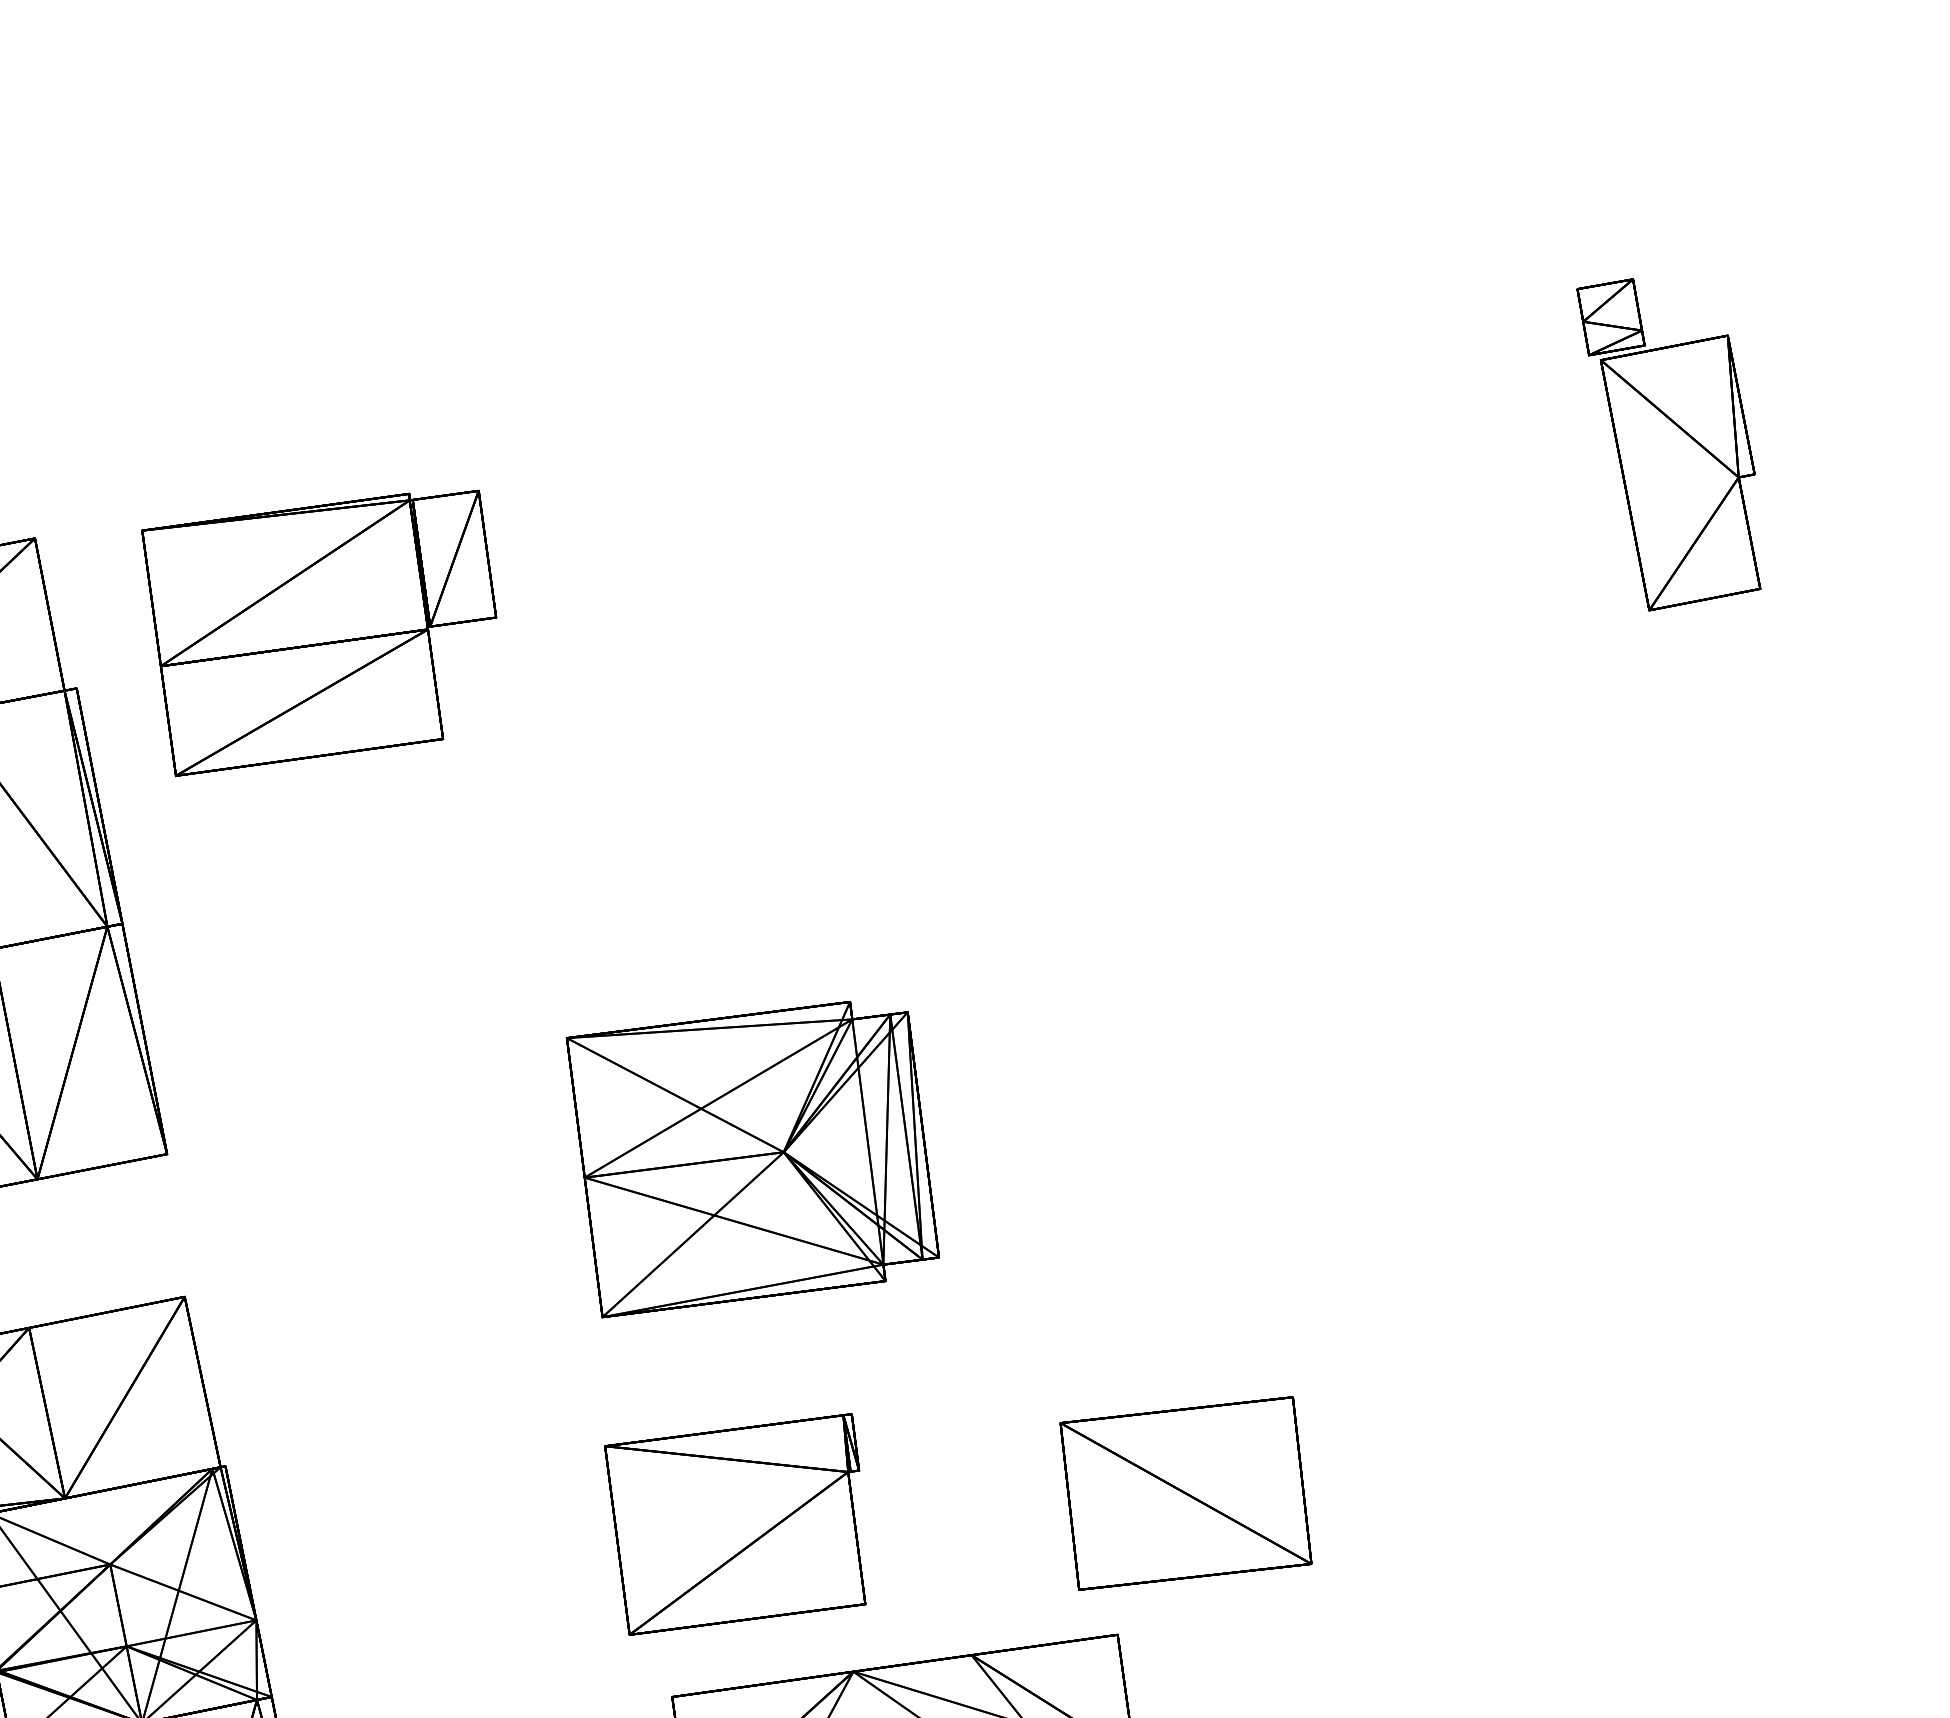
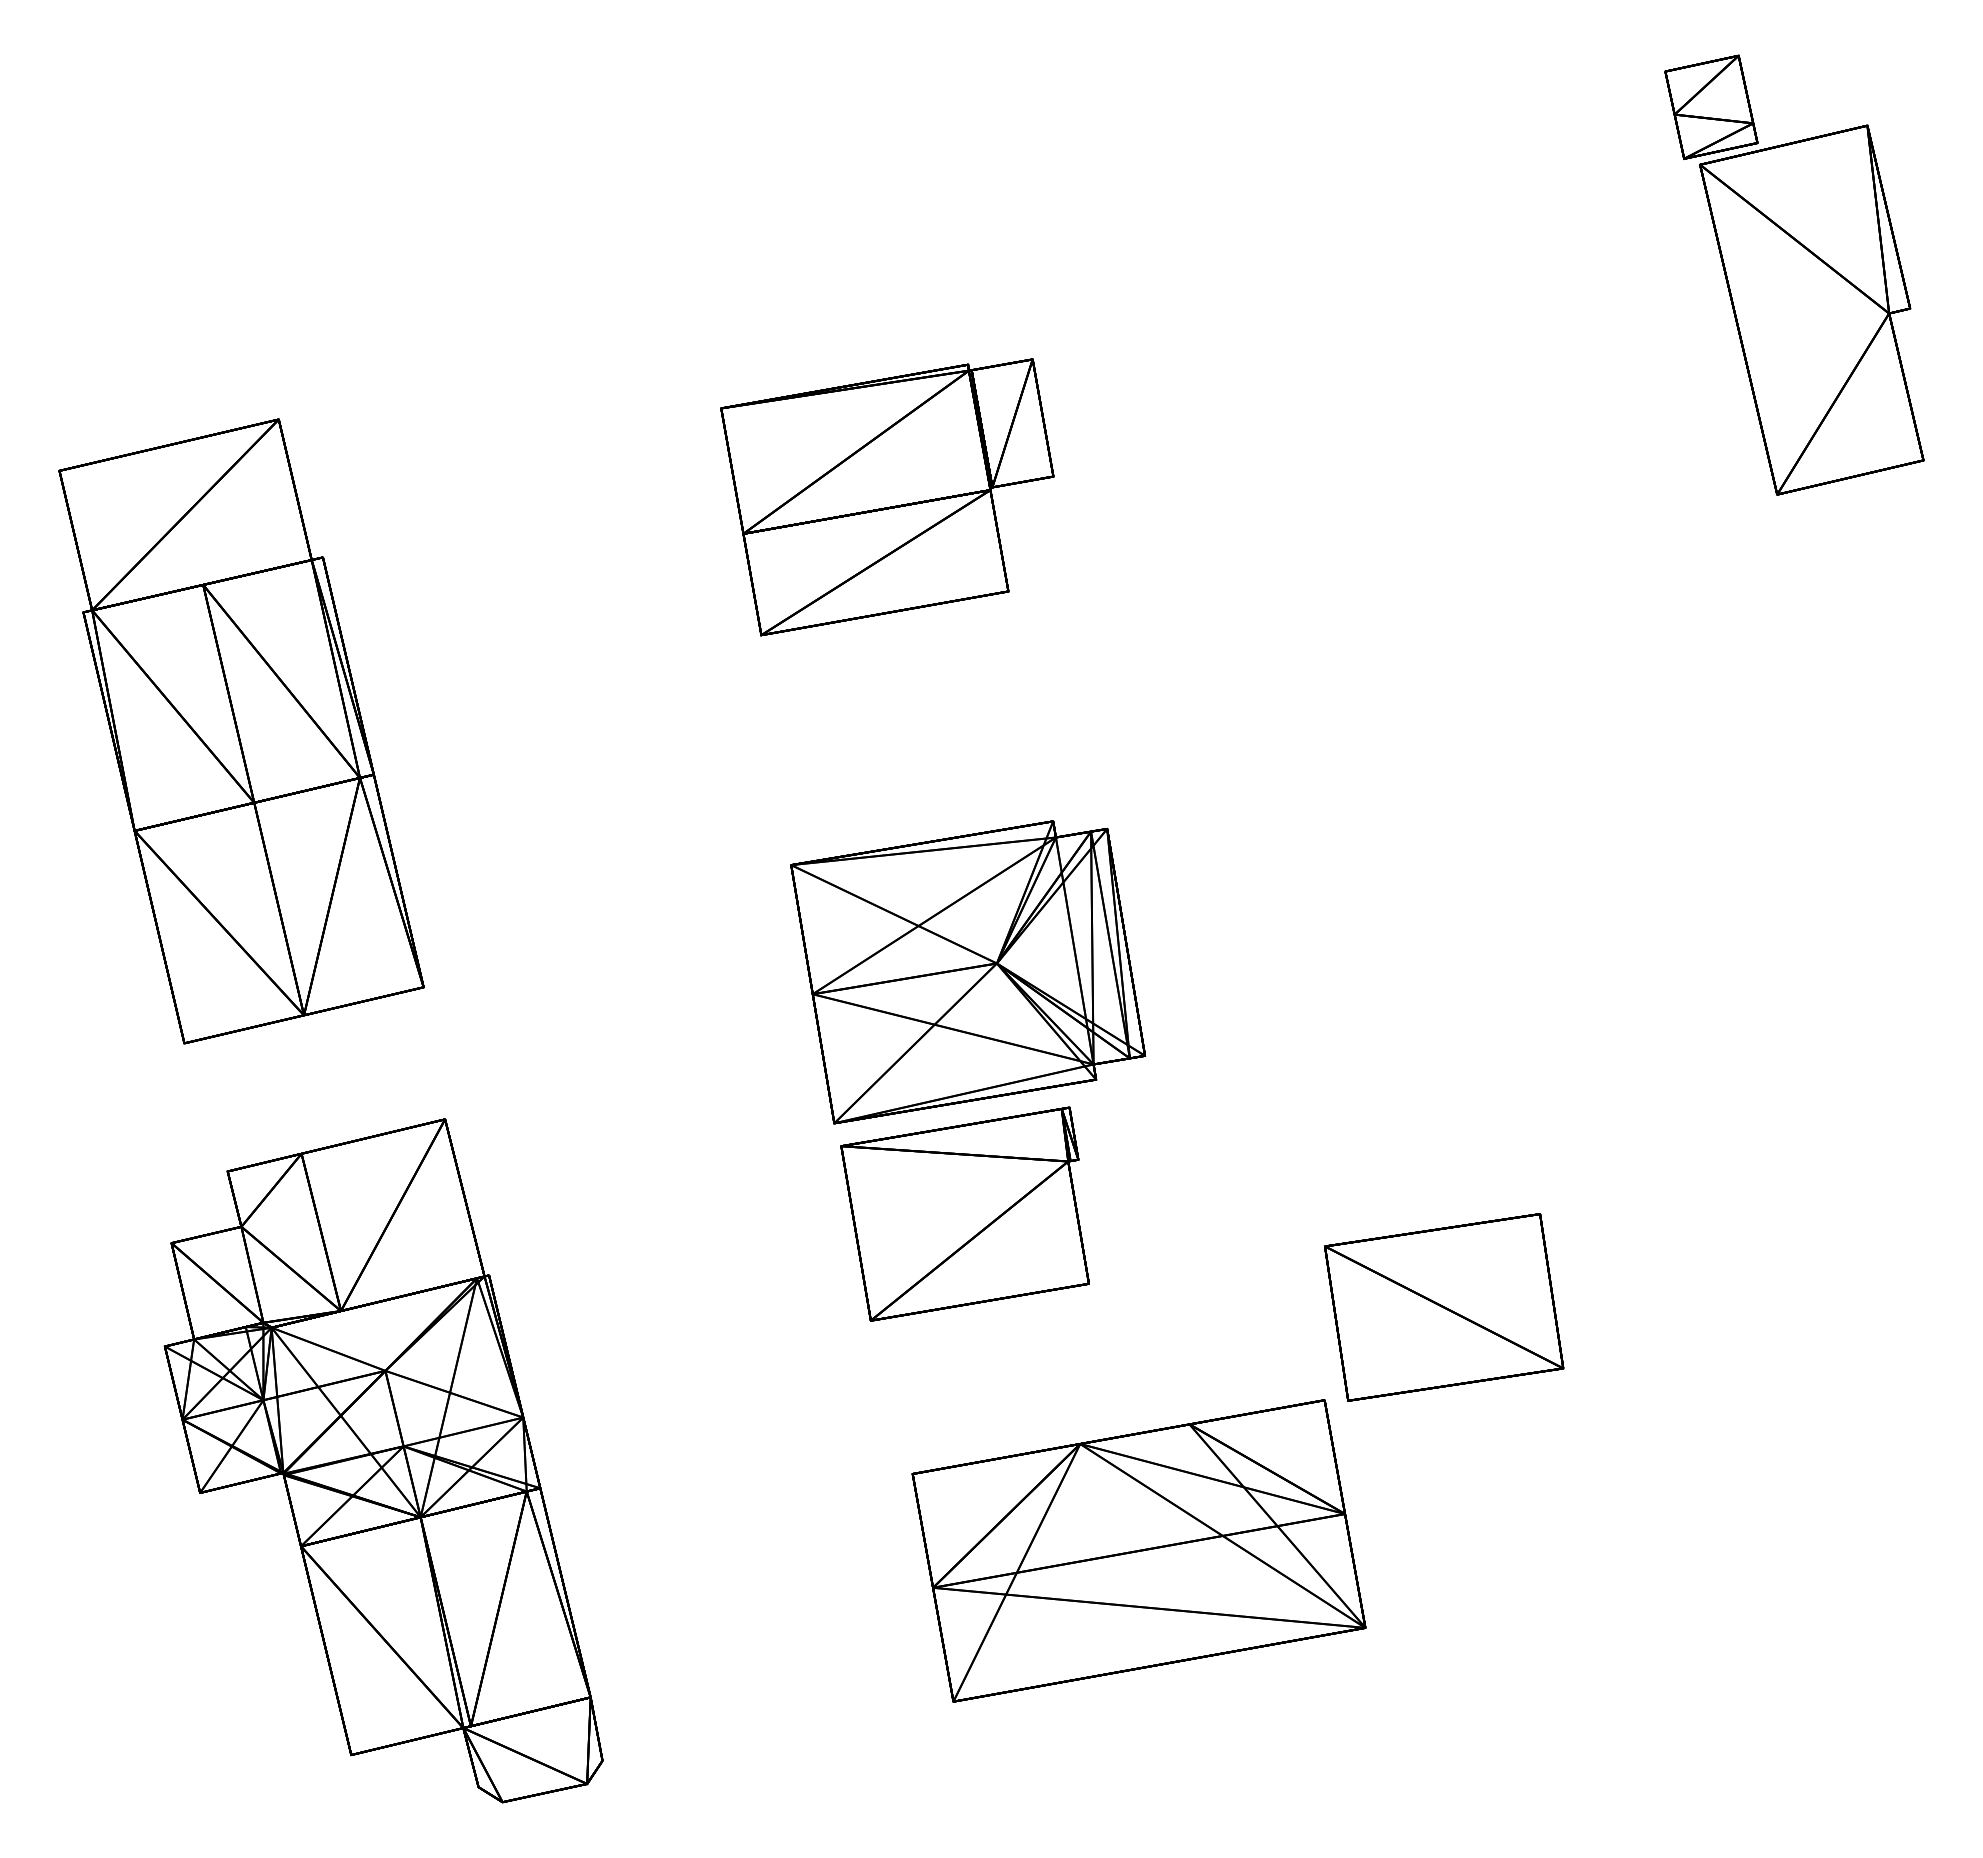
part: (1668, 445) -> (1794, 274), size x1.43
part: (317, 633) -> (887, 497), moved
part: (1186, 1493) -> (1444, 1307), moved
part: (734, 1523) -> (964, 1213), moved

